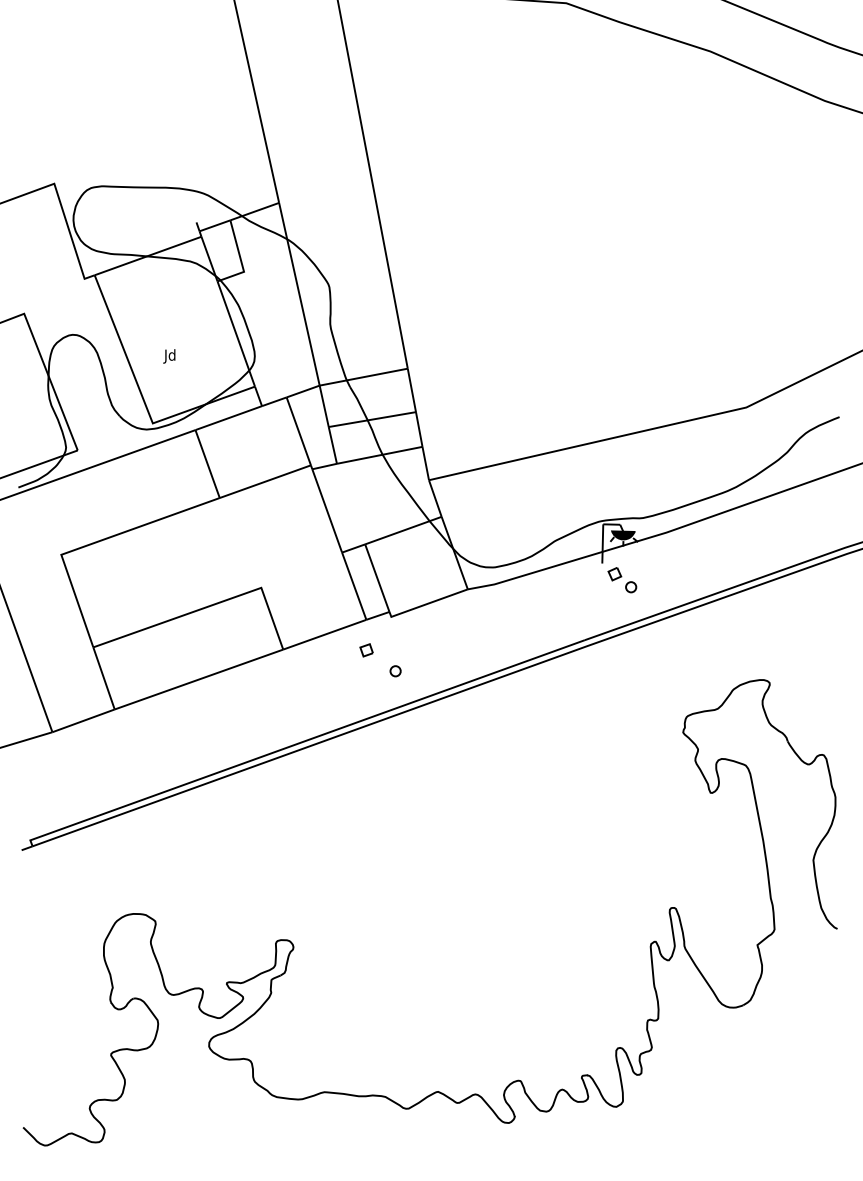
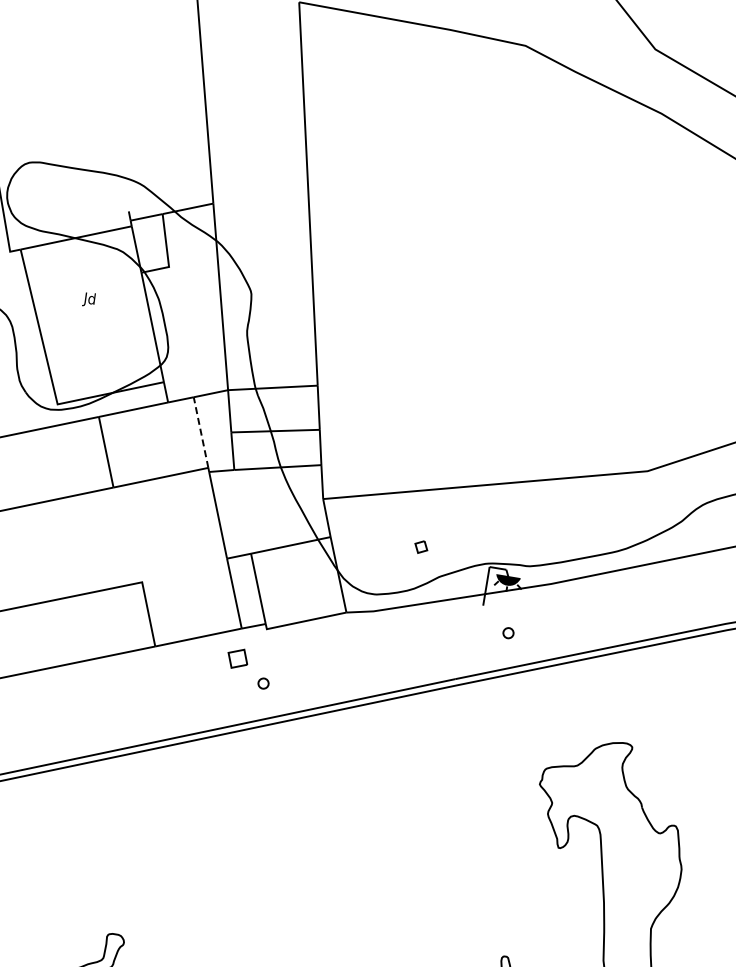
text: (169, 356) -> (89, 299), moved
line: (298, 430) -> (200, 431), solid -> dashed
part: (614, 574) -> (420, 547), moved
part: (366, 650) -> (237, 658), size x1.6

